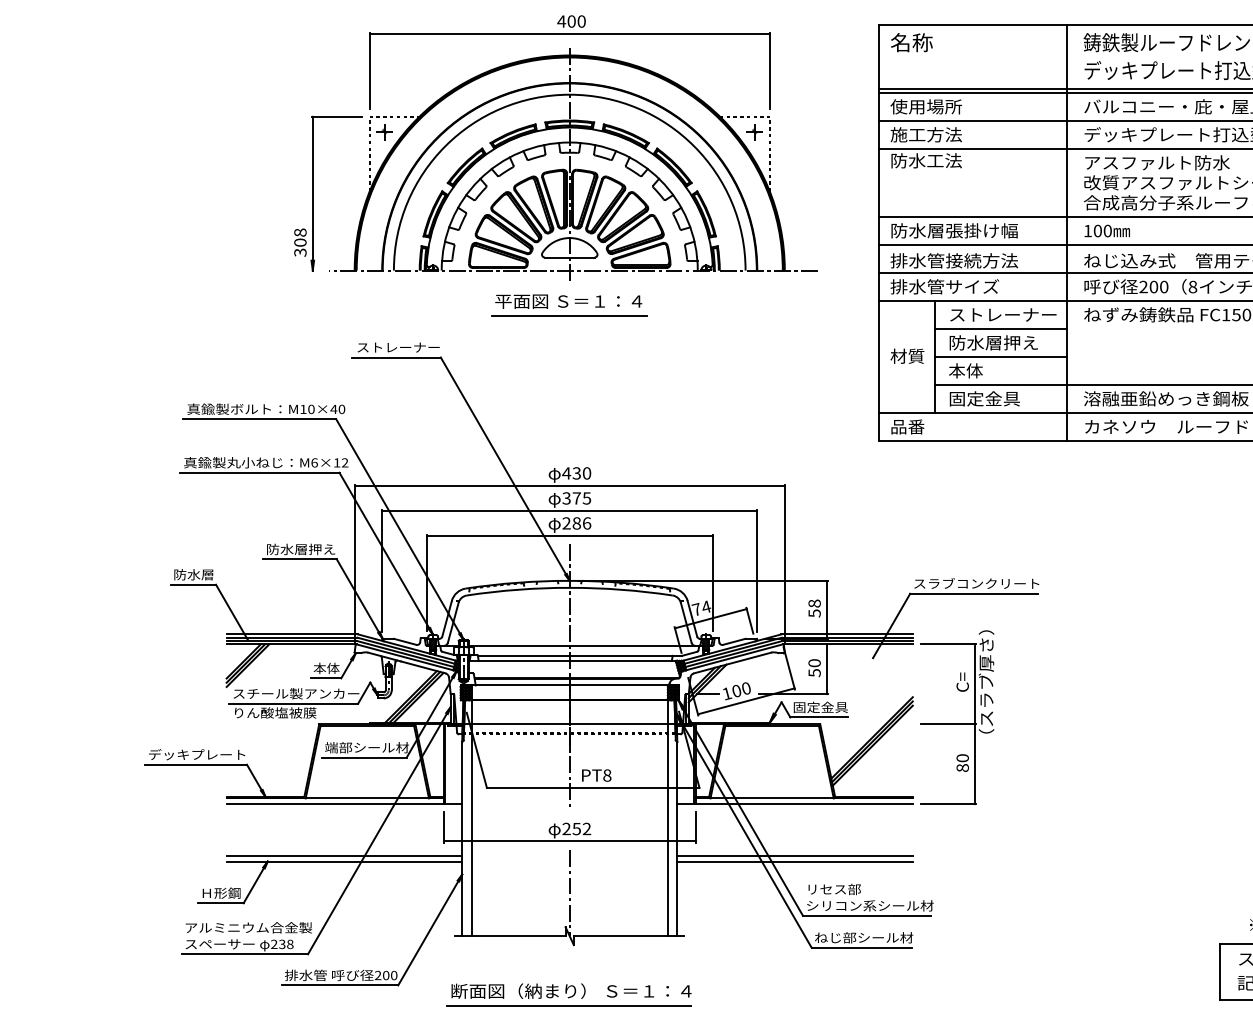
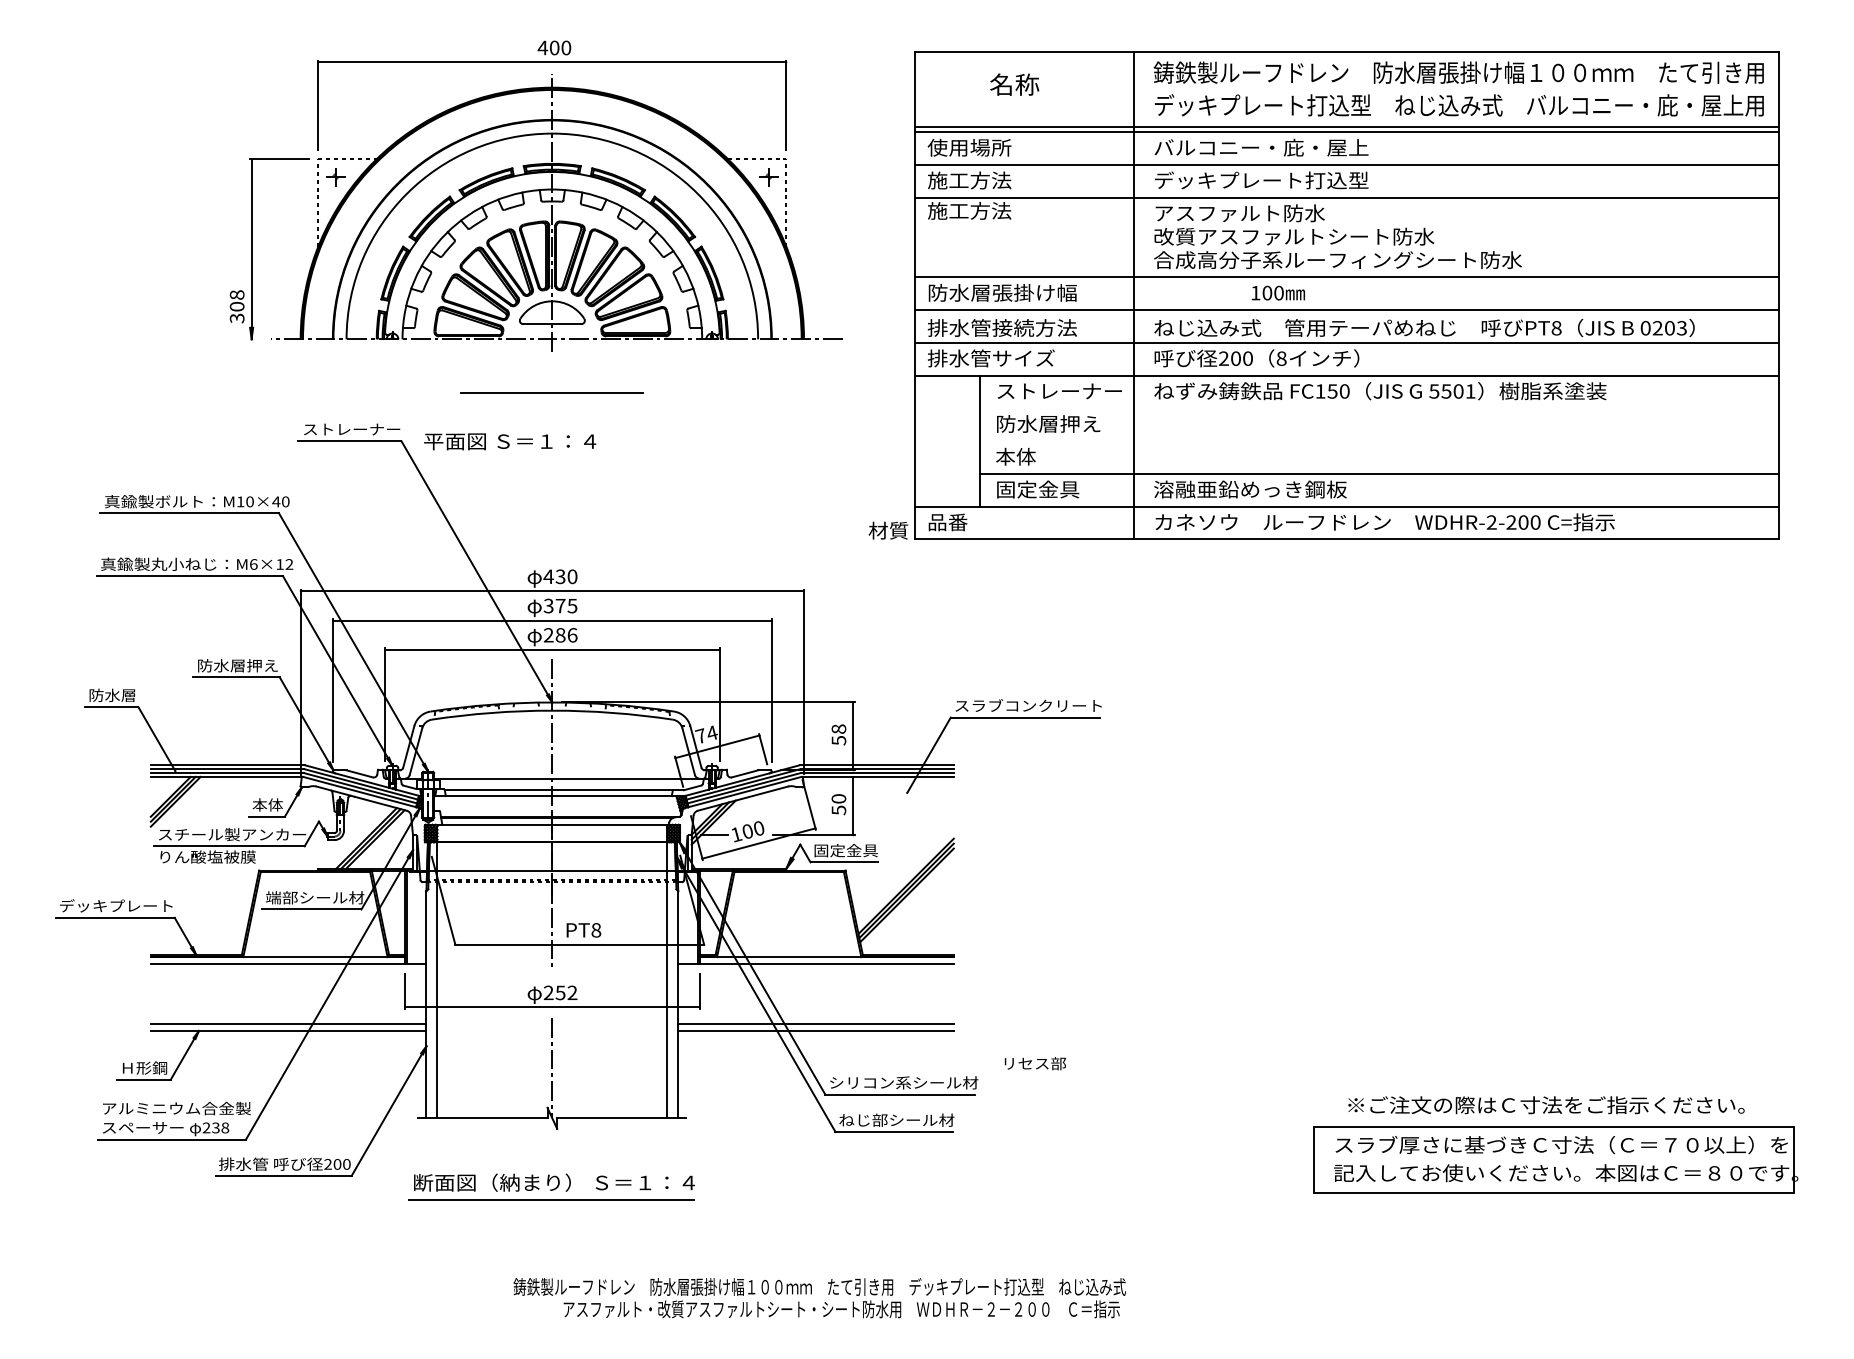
text: (911, 42) -> (1014, 84), moved
text: (916, 160) -> (958, 210), 防水工法 -> 施工方法
text: (1107, 230) -> (1278, 292), moved
text: (569, 301) -> (510, 441), moved
line: (1000, 329) -> (1056, 408), removed
text: (907, 356) -> (888, 530), moved
line: (1000, 357) -> (1056, 441), removed
part: (956, 724) -> (1005, 870), removed
text: (833, 889) -> (1034, 1063), moved

